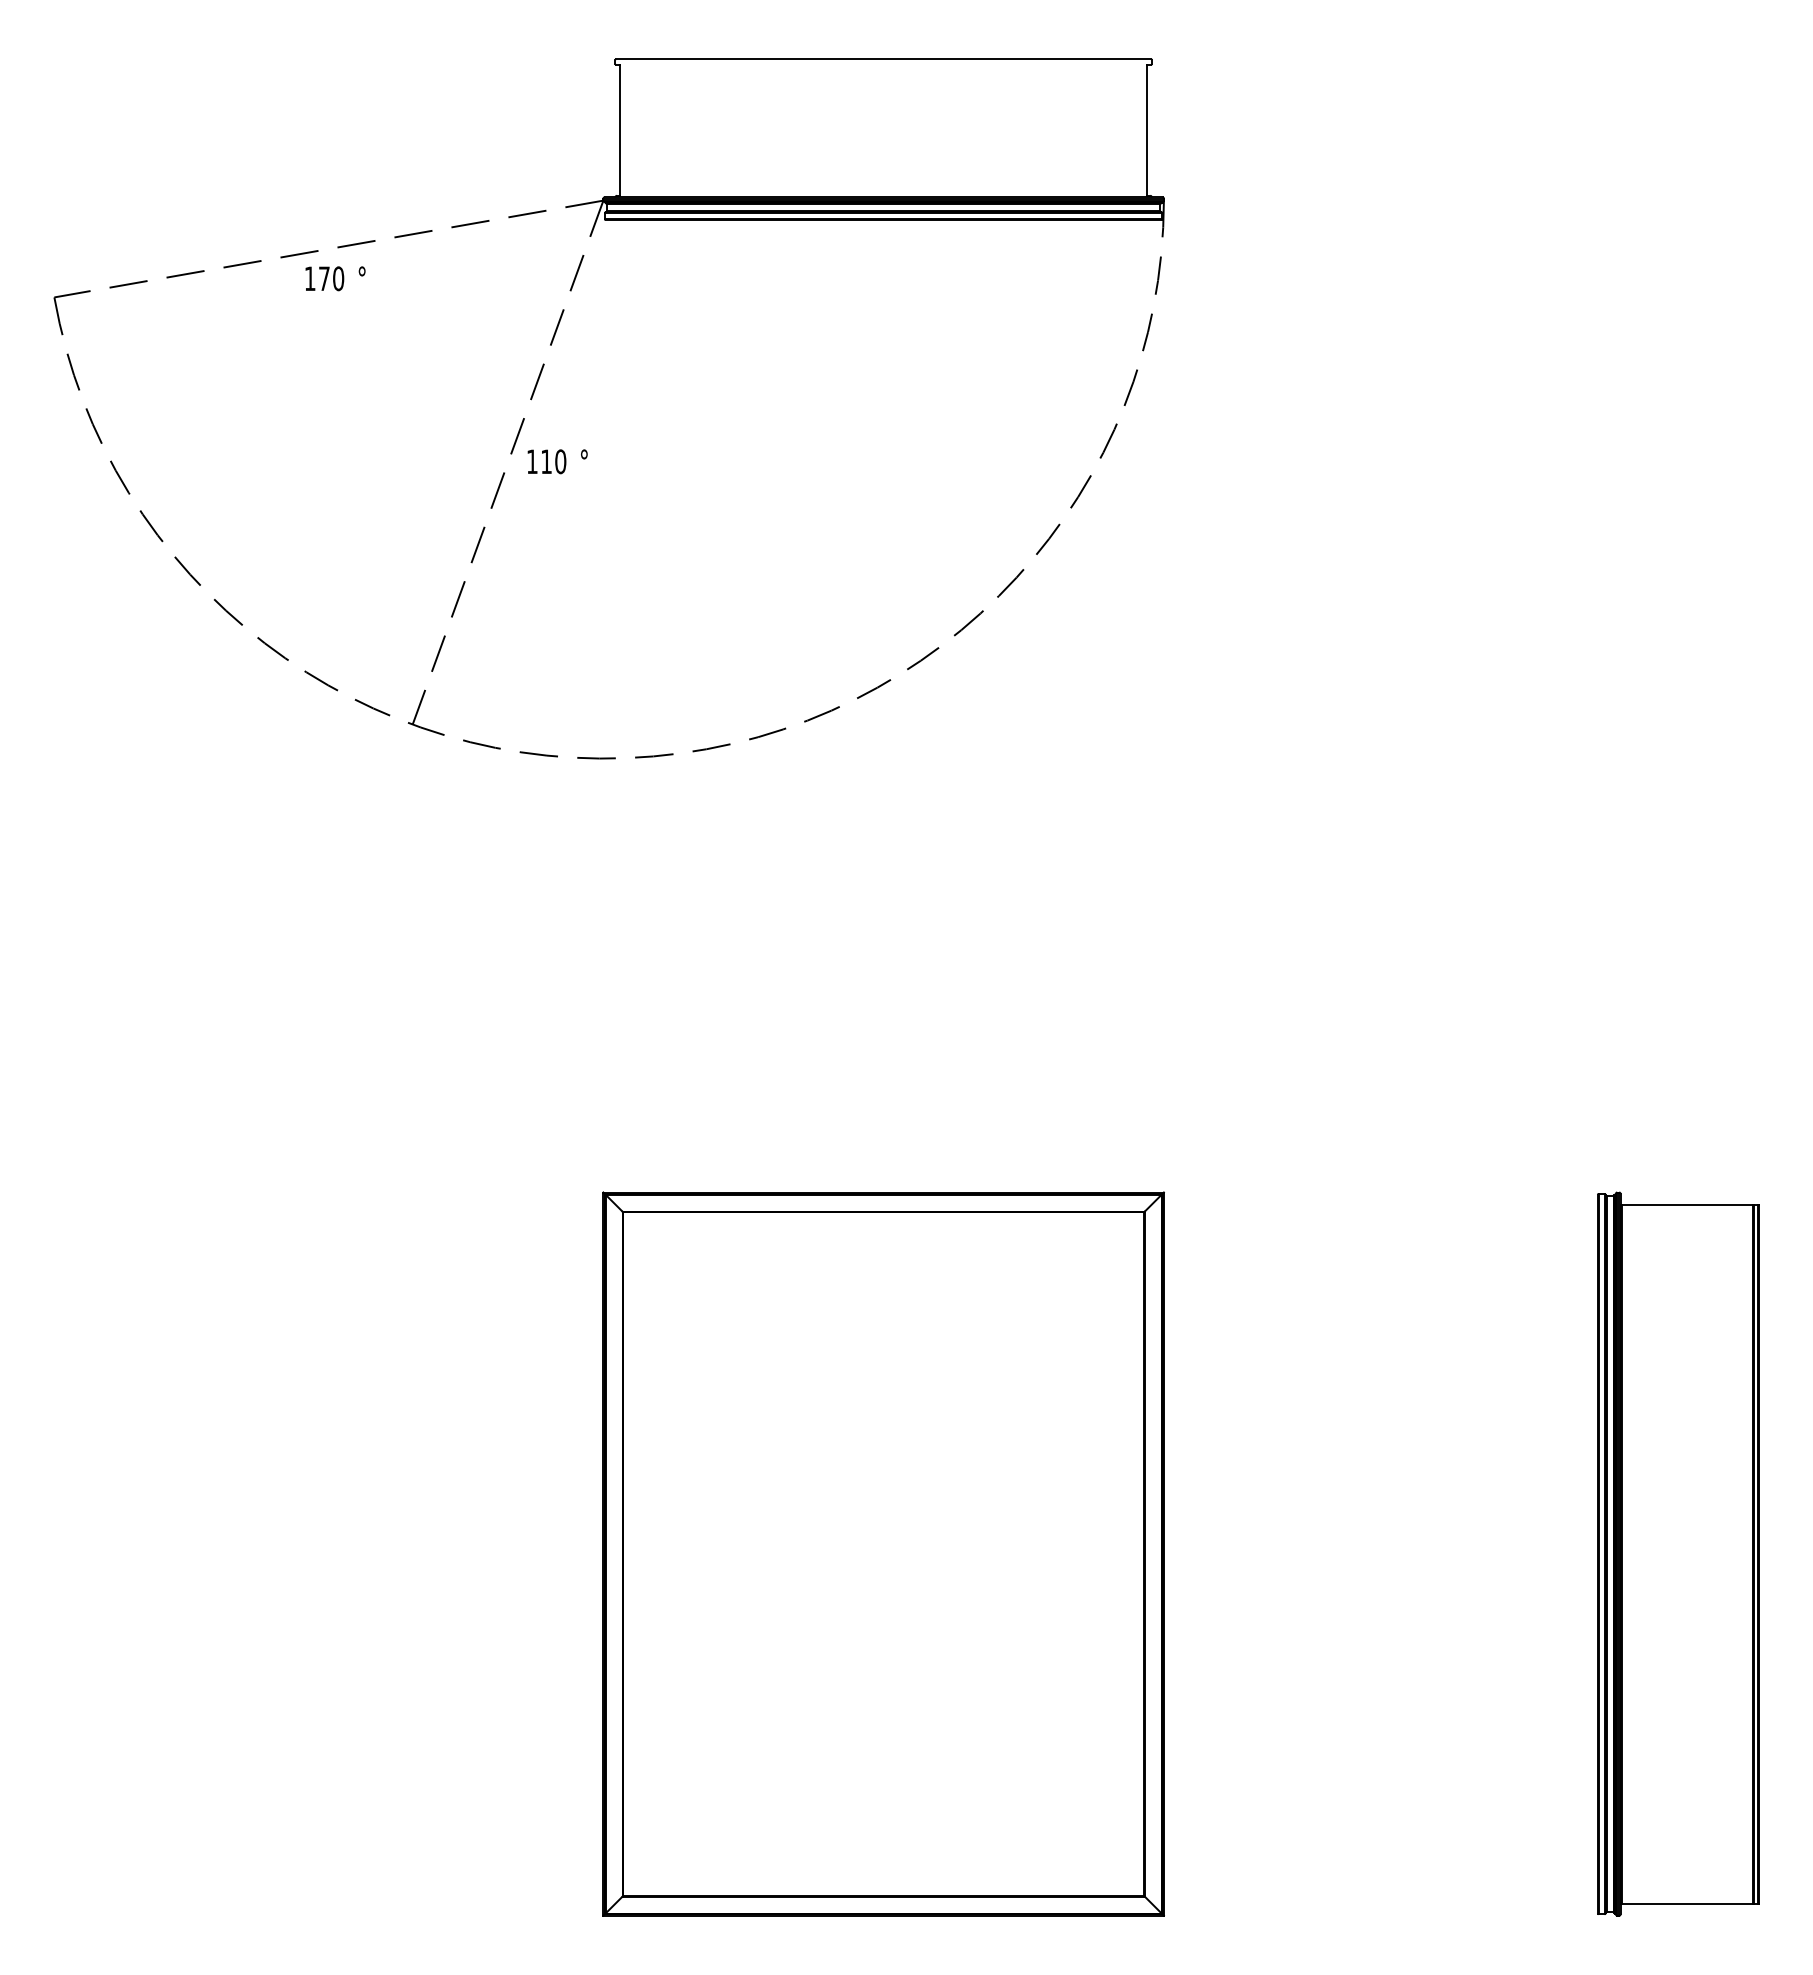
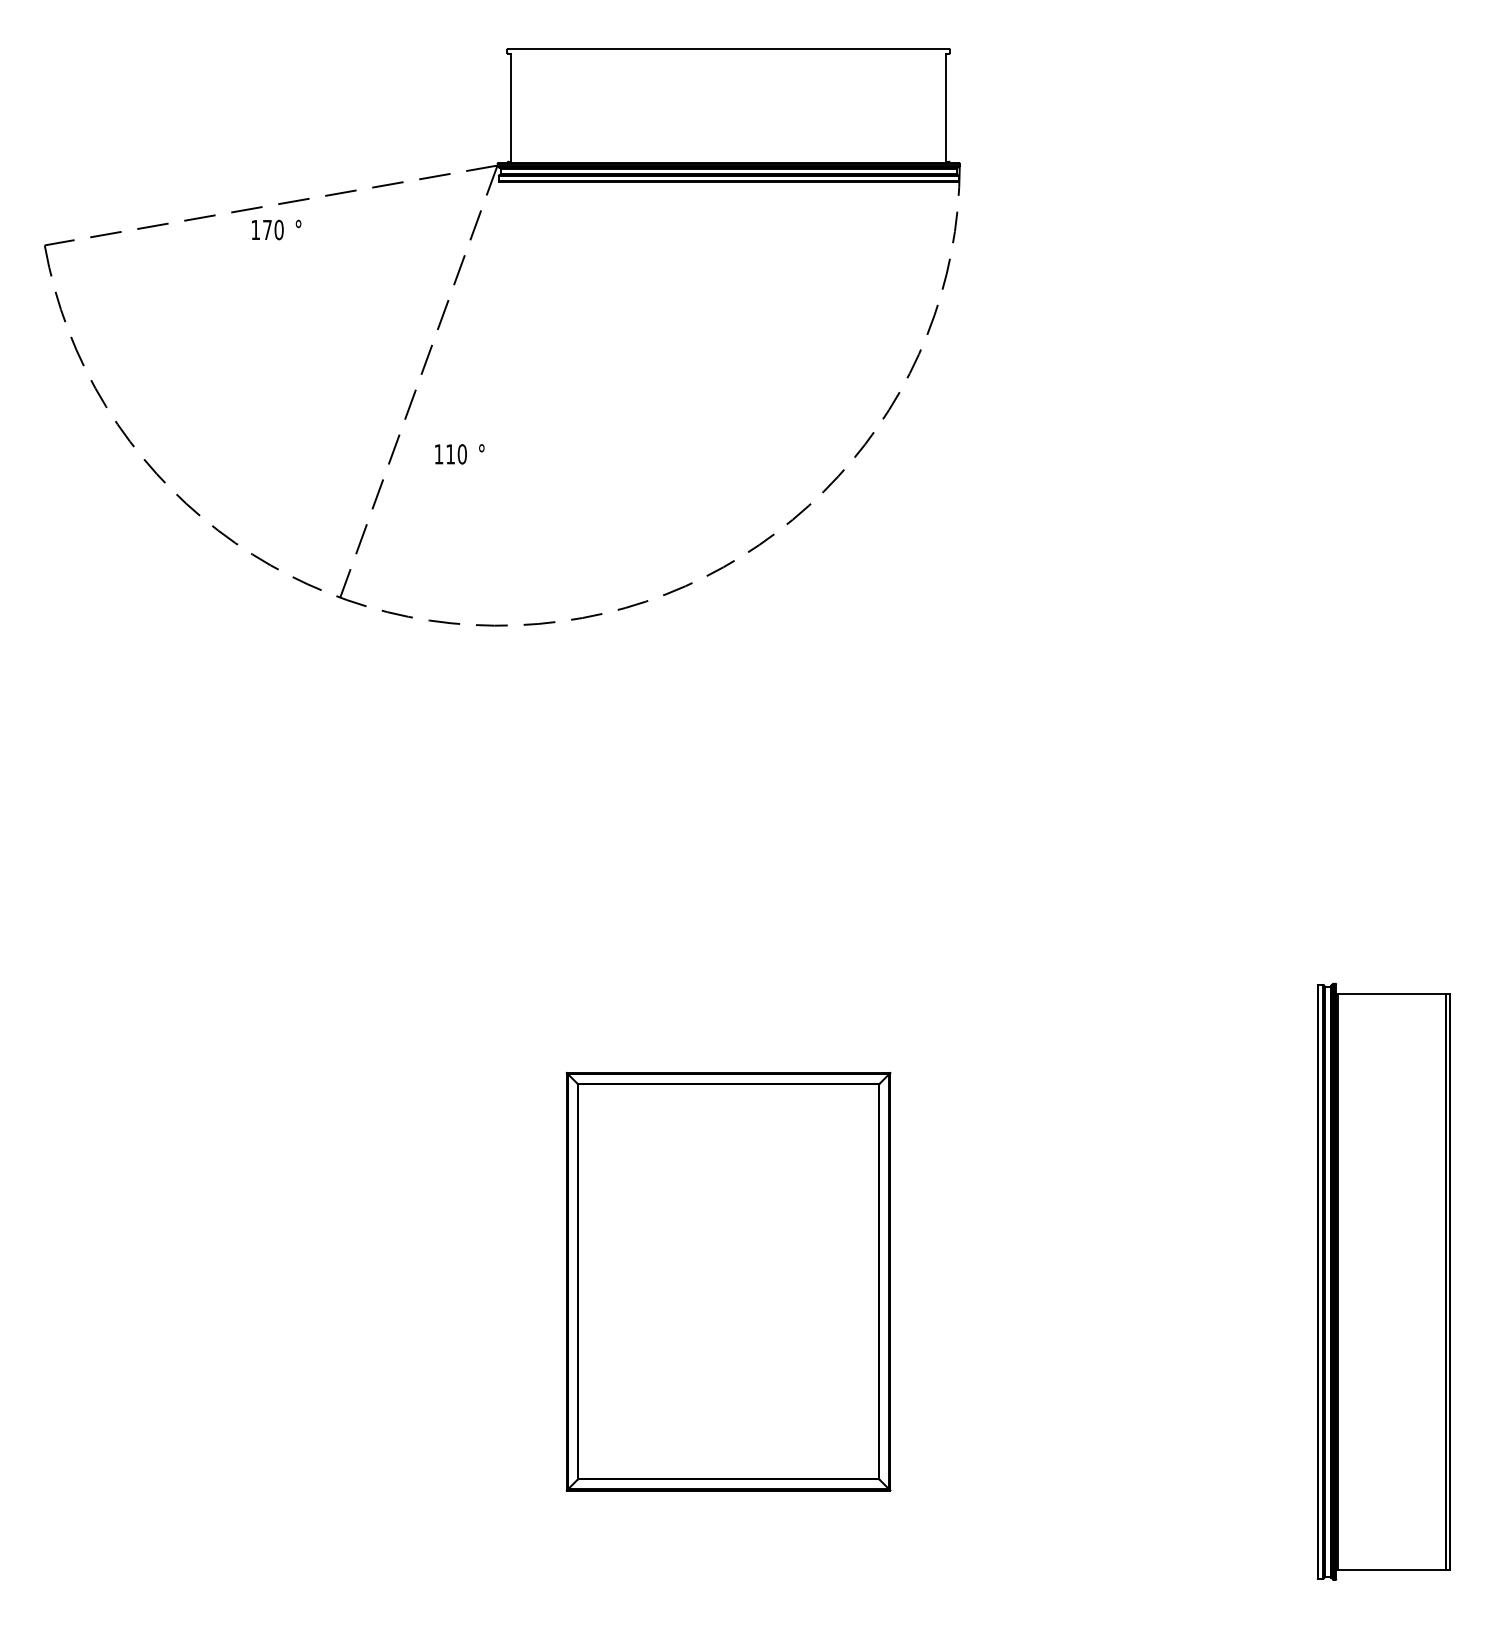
text: (557, 461) -> (459, 454), moved
part: (883, 1553) -> (728, 1281), size x0.7

